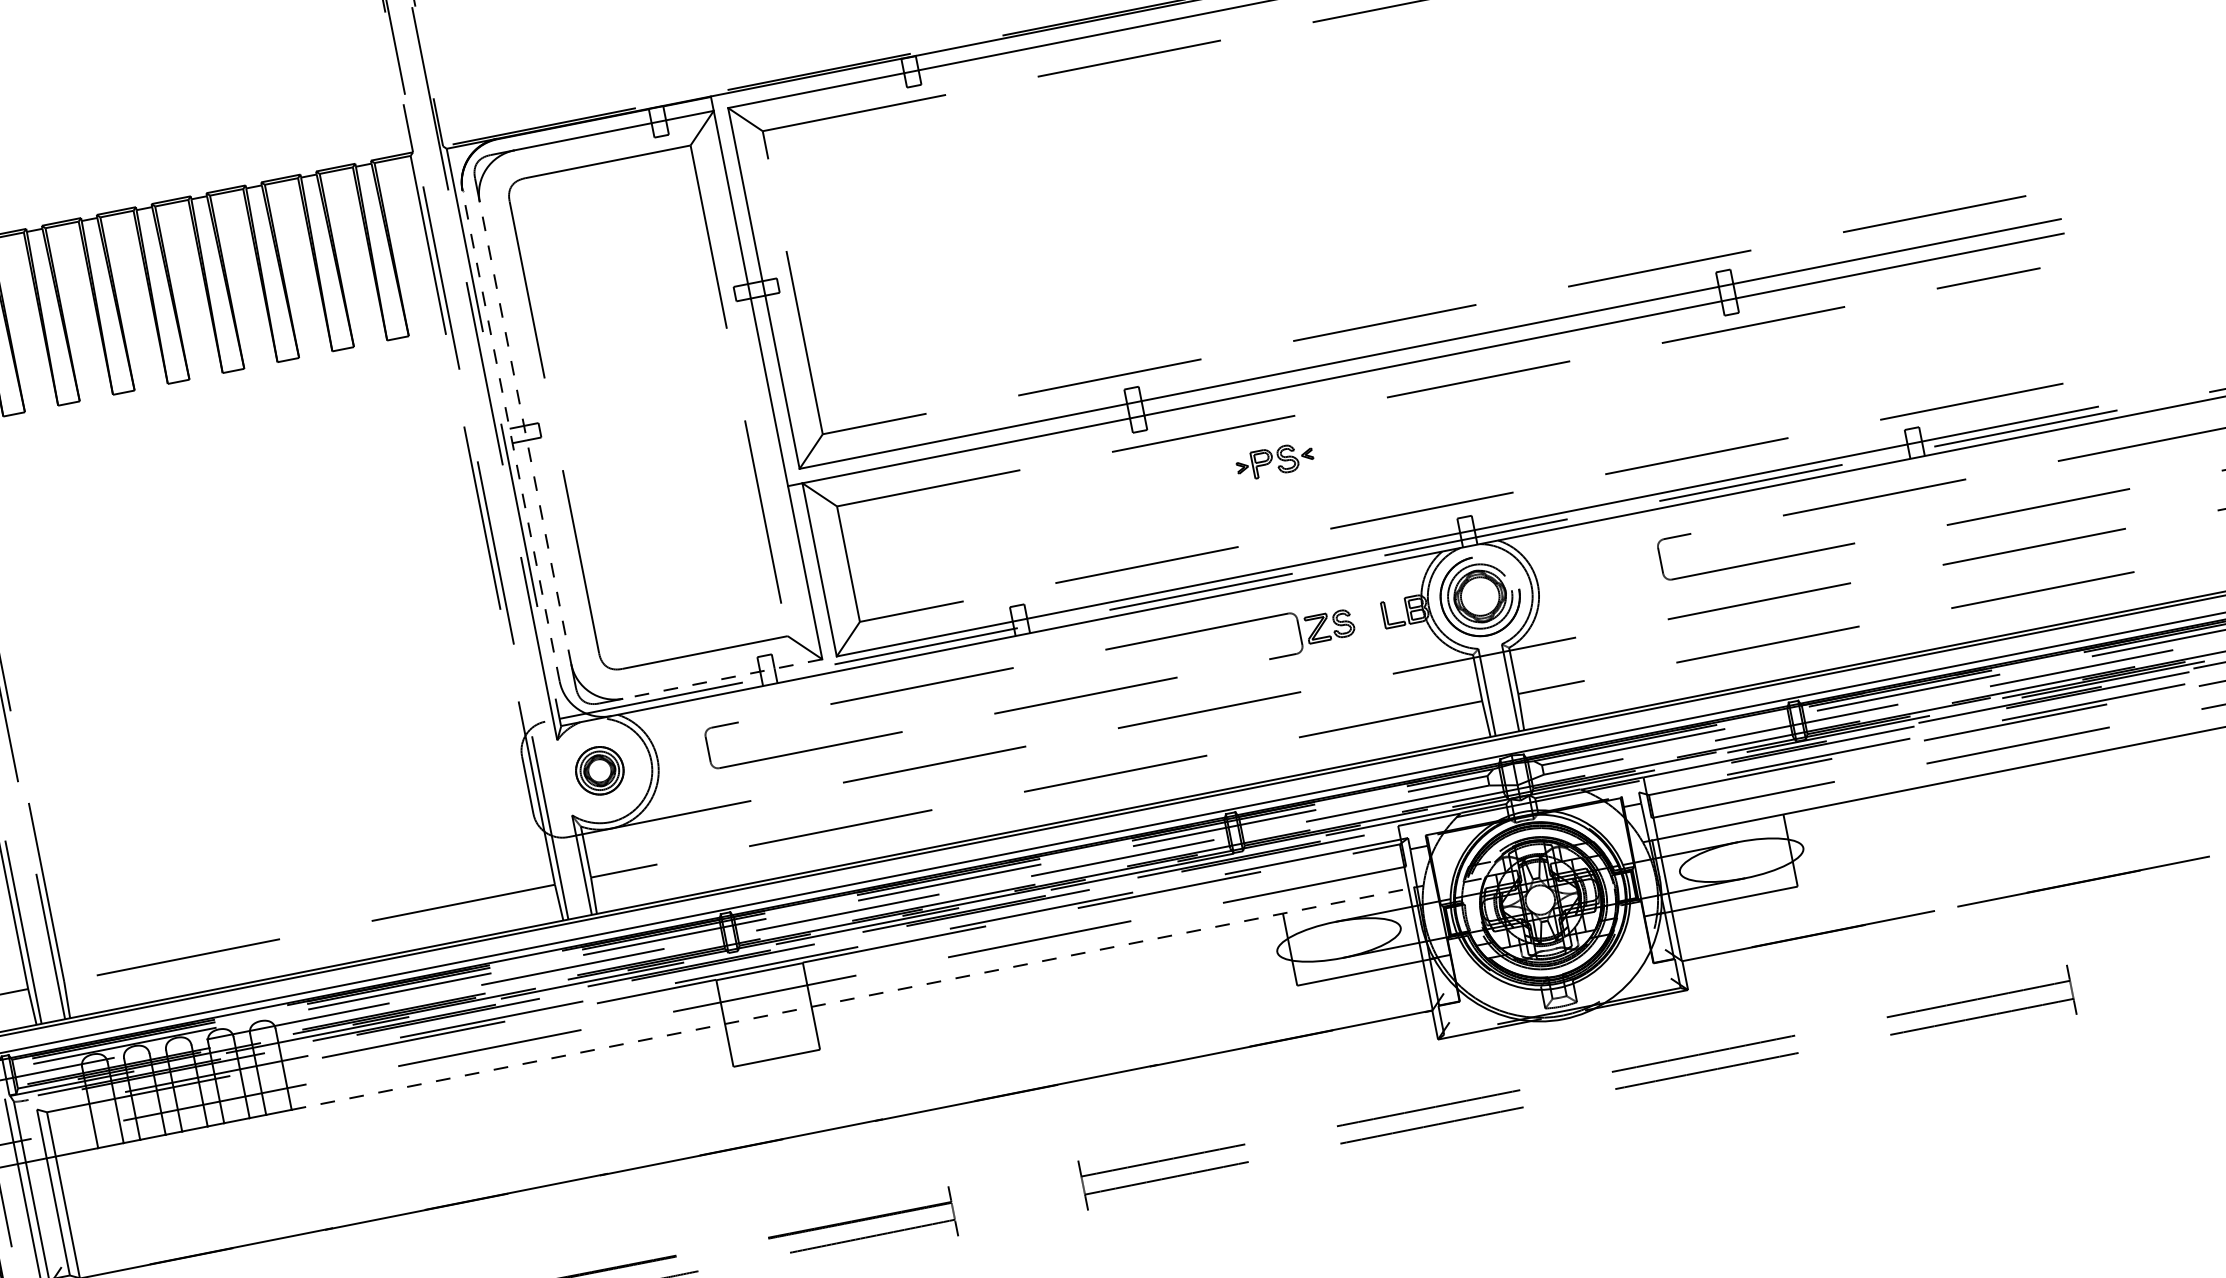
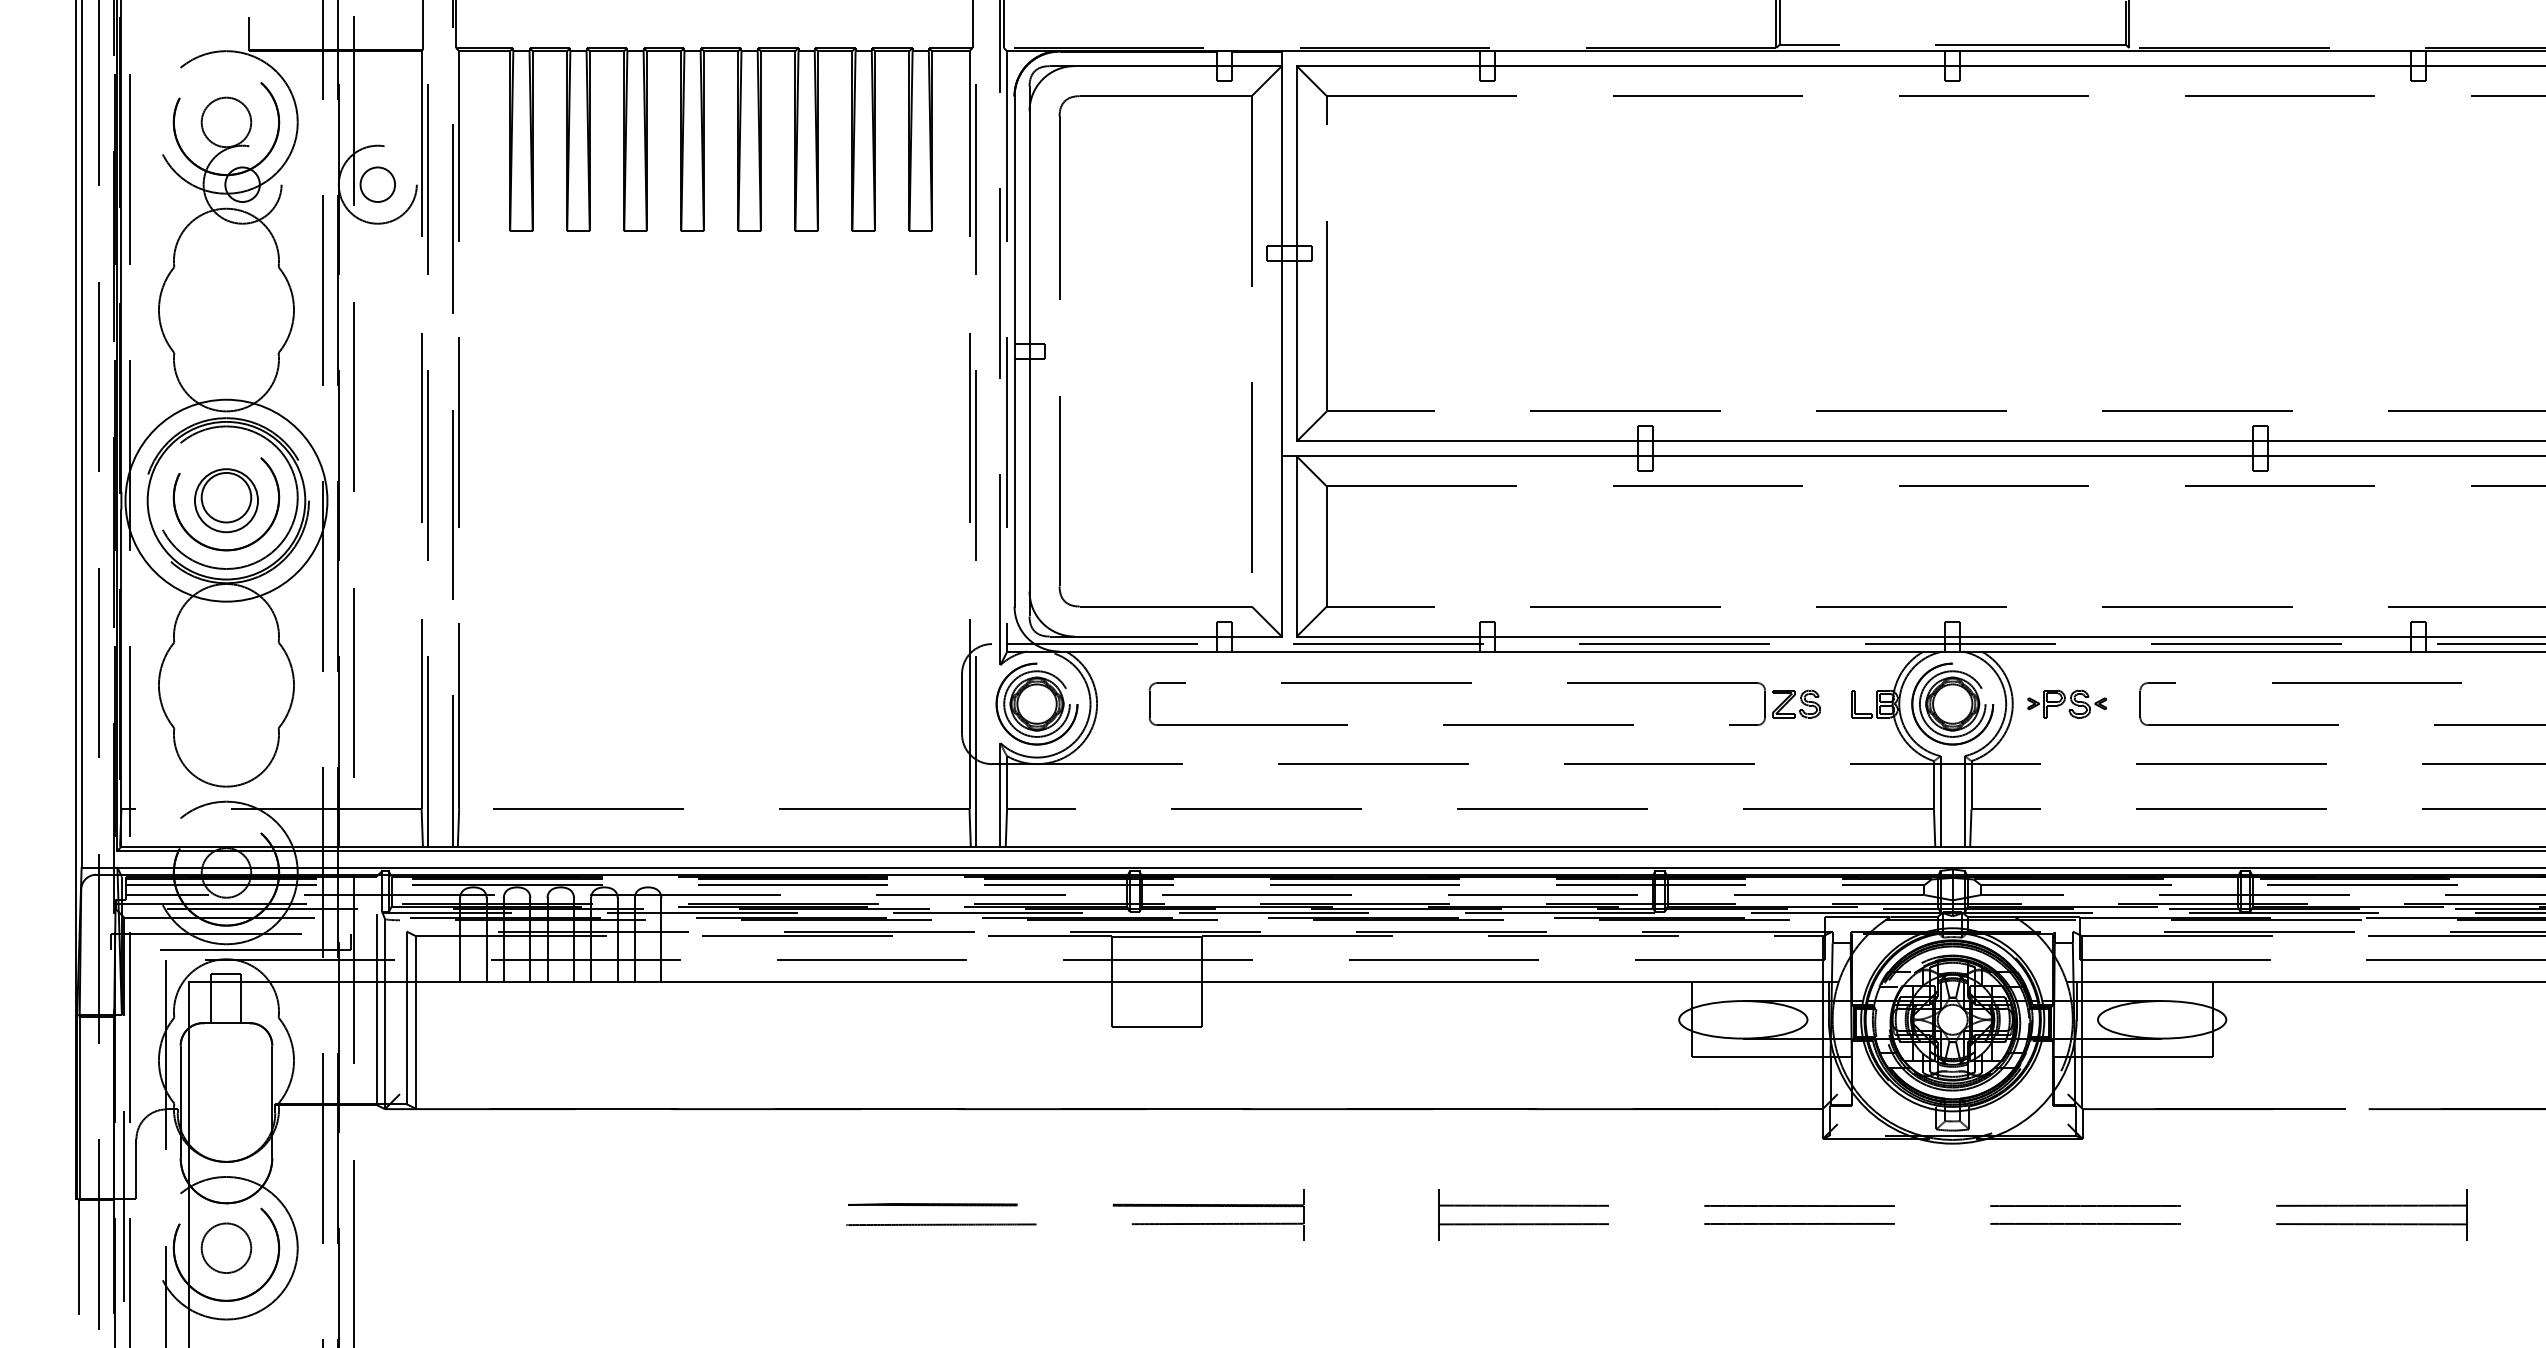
line: (525, 432) -> (1029, 350), dashed -> solid
line: (510, 435) -> (1014, 350), dashed -> solid
part: (1275, 460) -> (2067, 703), moved
line: (723, 678) -> (1178, 636), dashed -> solid
part: (599, 770) -> (1036, 703), size x1.67
line: (853, 998) -> (1245, 982), dashed -> solid

